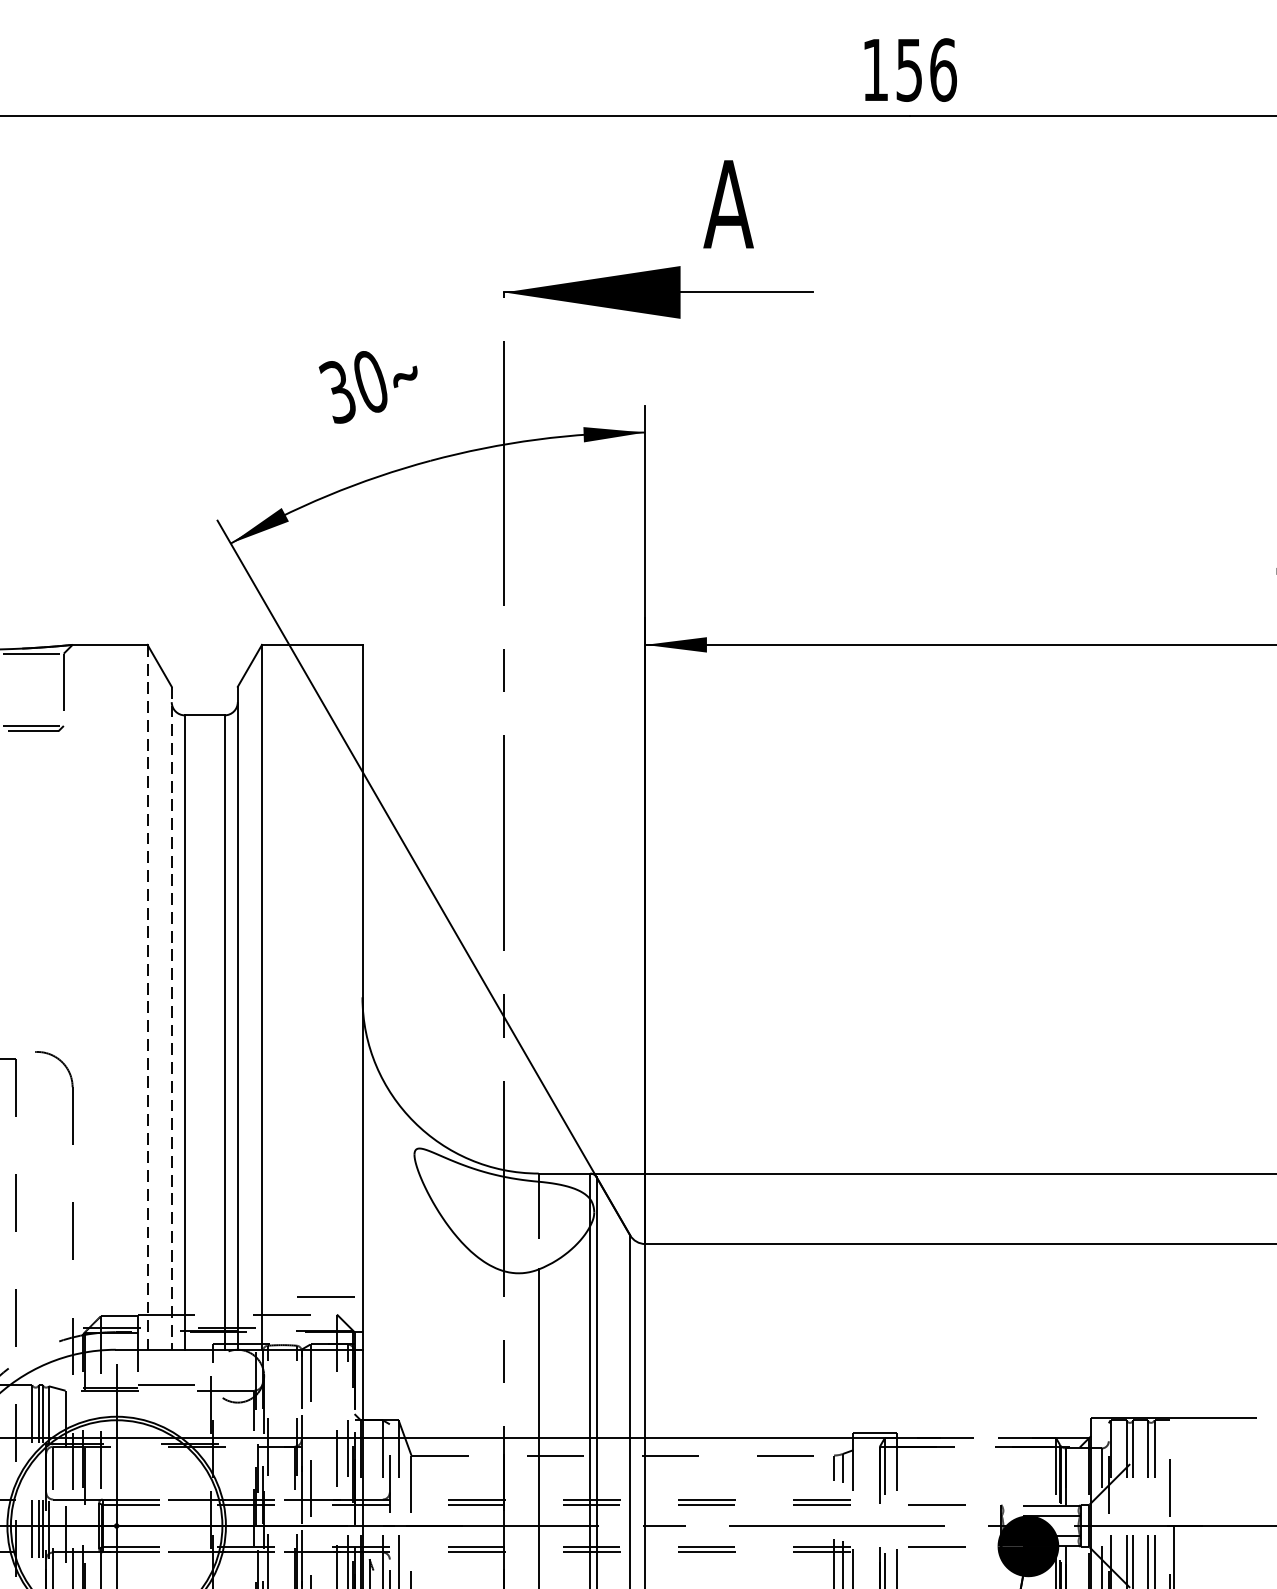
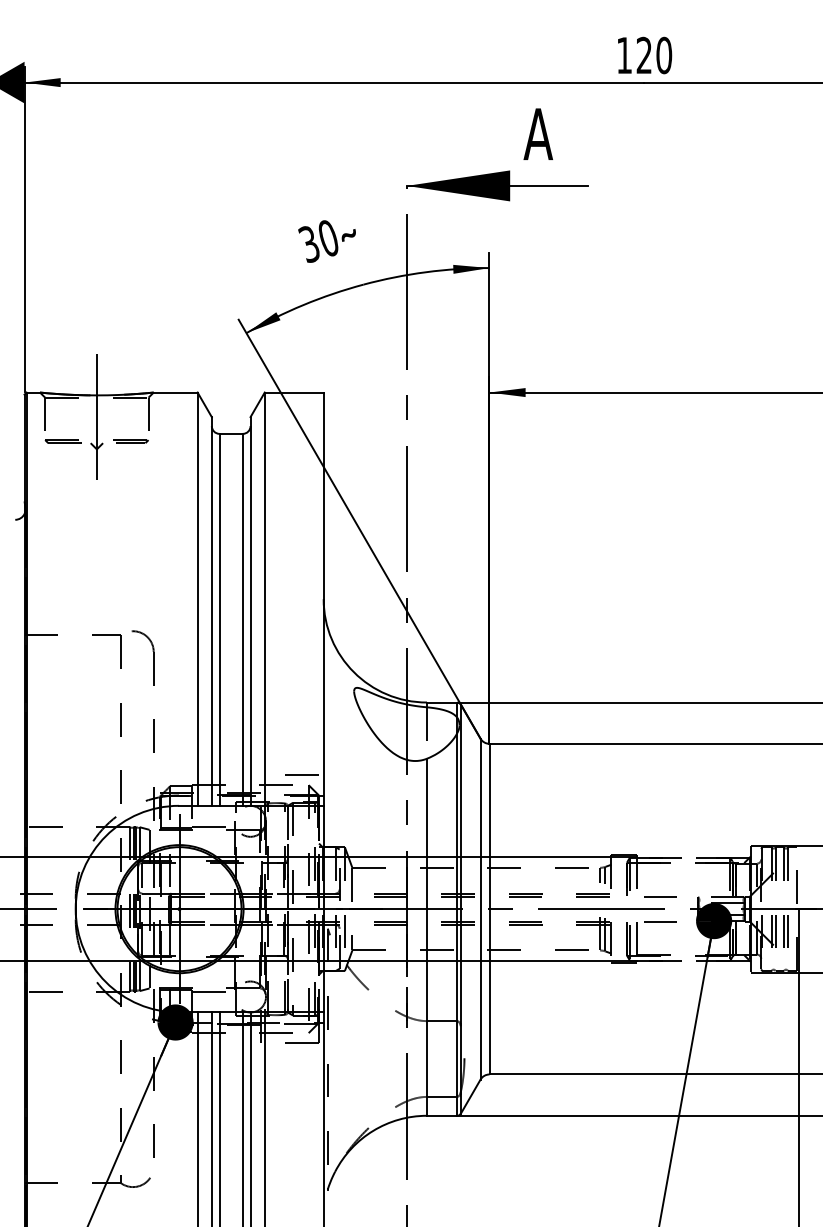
text: (926, 69) -> (654, 55), 156 -> 120
line: (147, 997) -> (197, 599), dashed -> solid
line: (171, 1018) -> (211, 611), dashed -> solid

